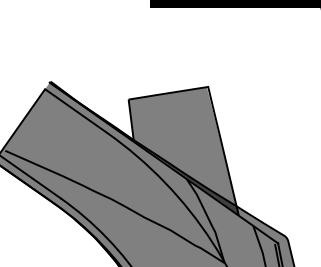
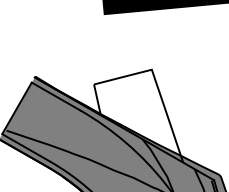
fill: (183, 151) -> (138, 119), removed

